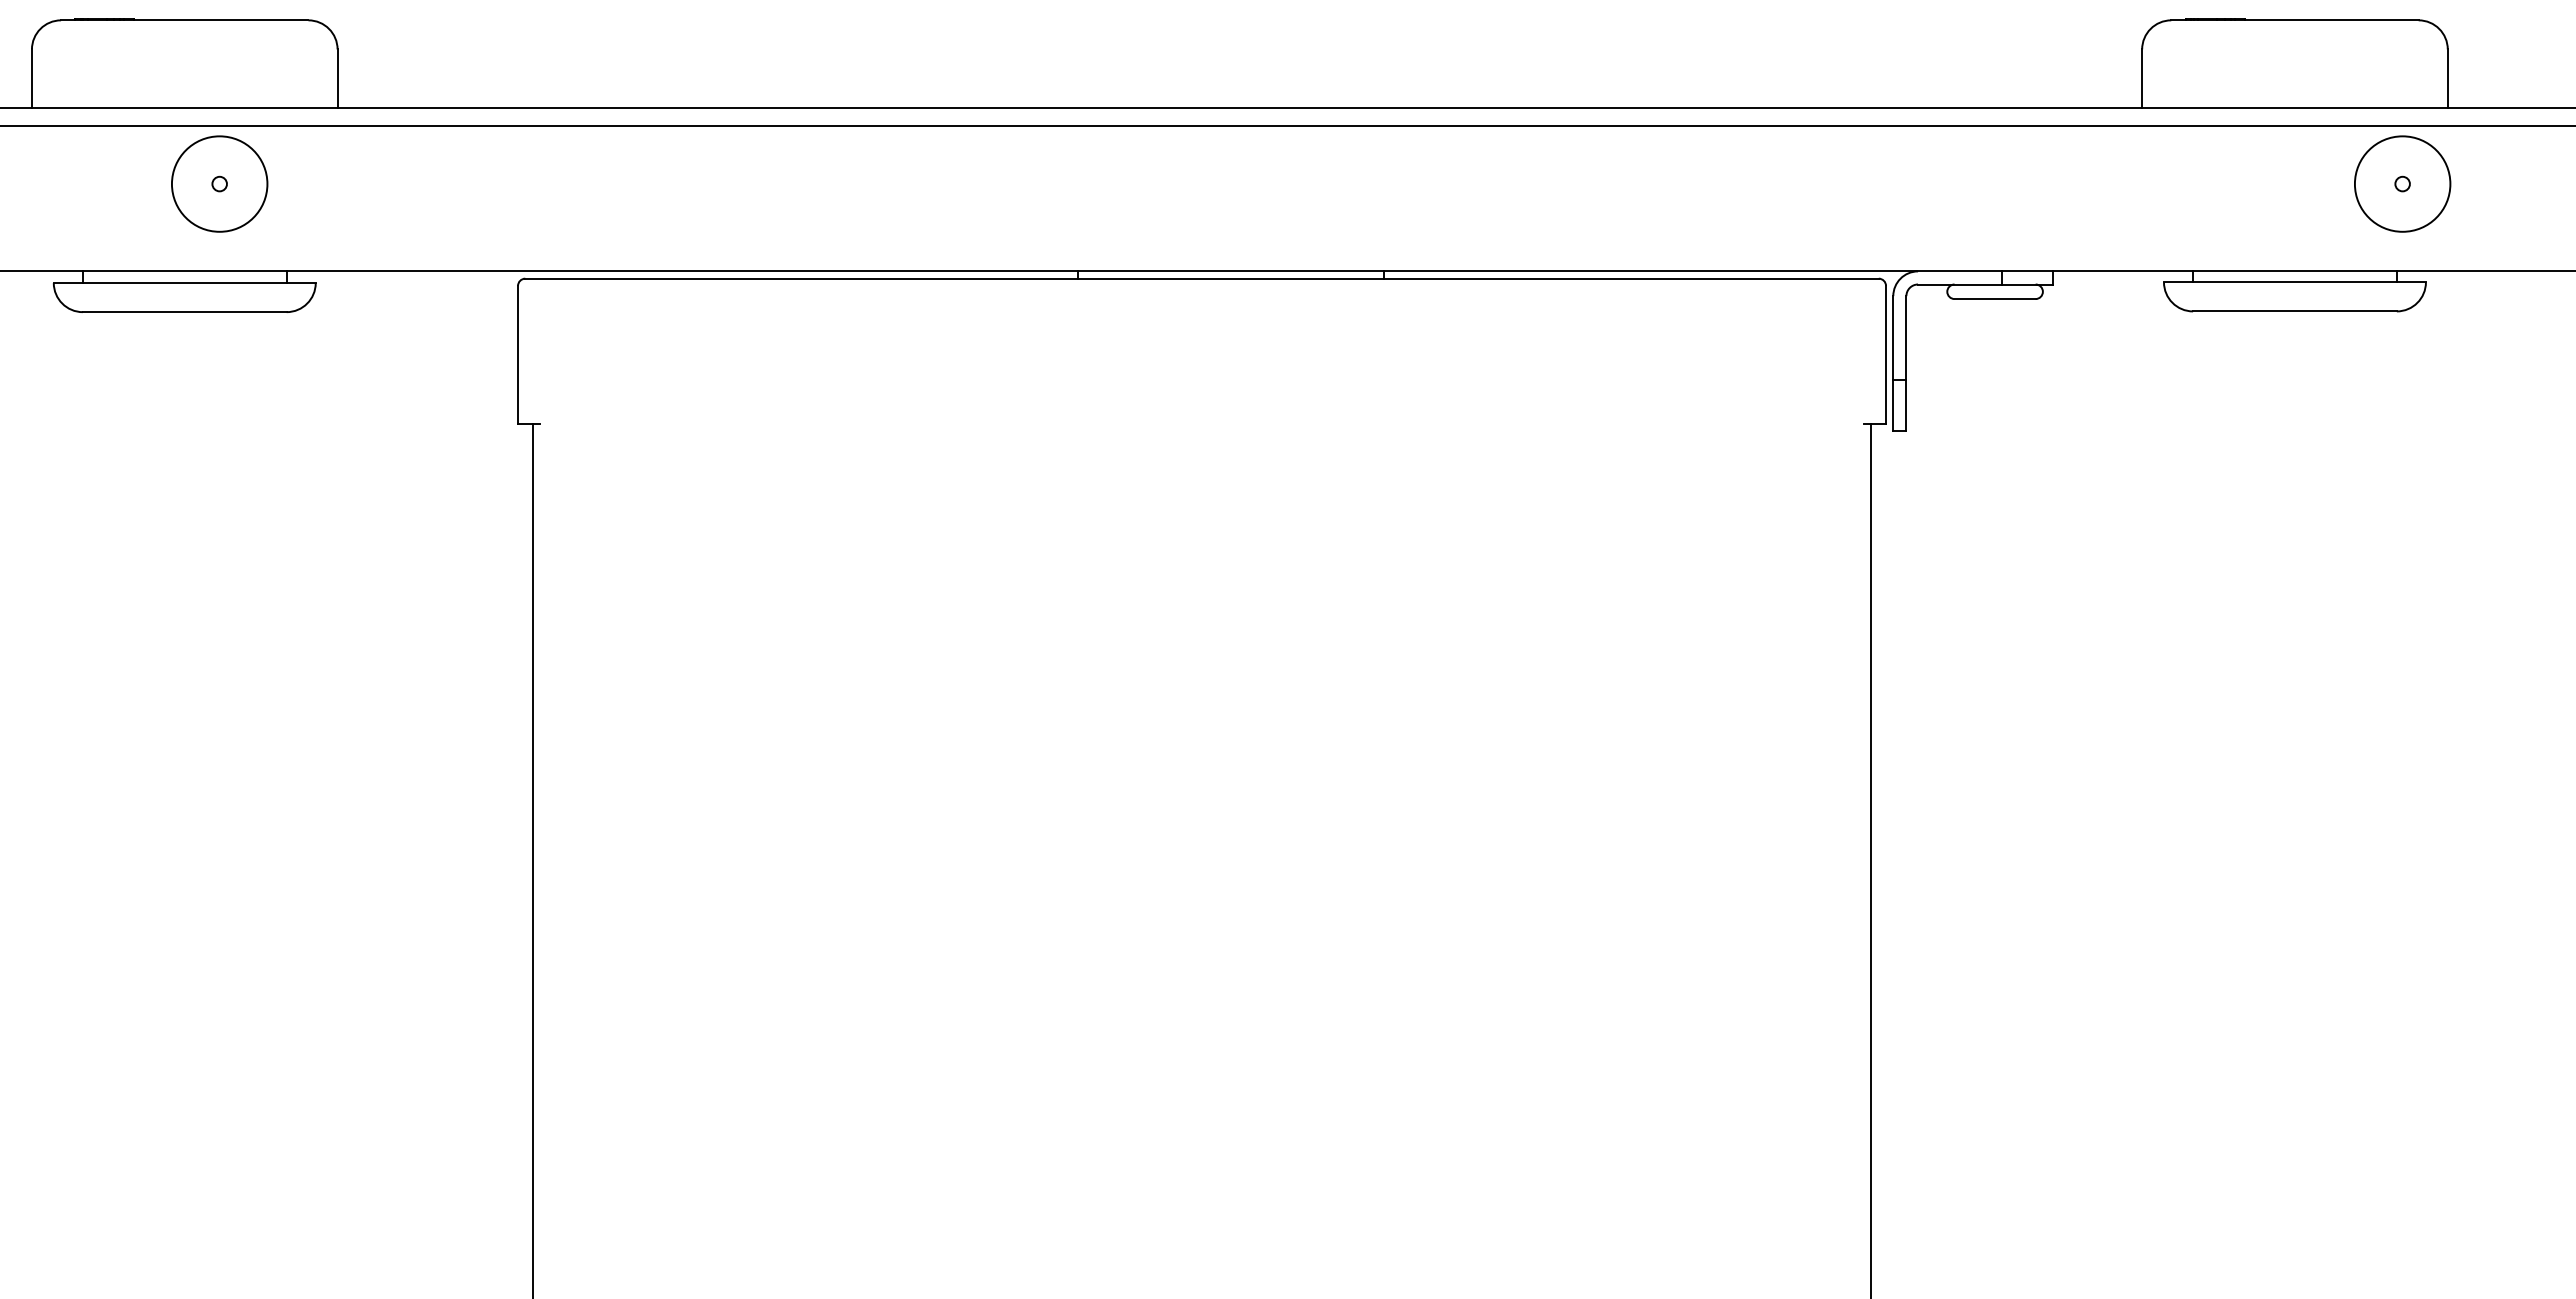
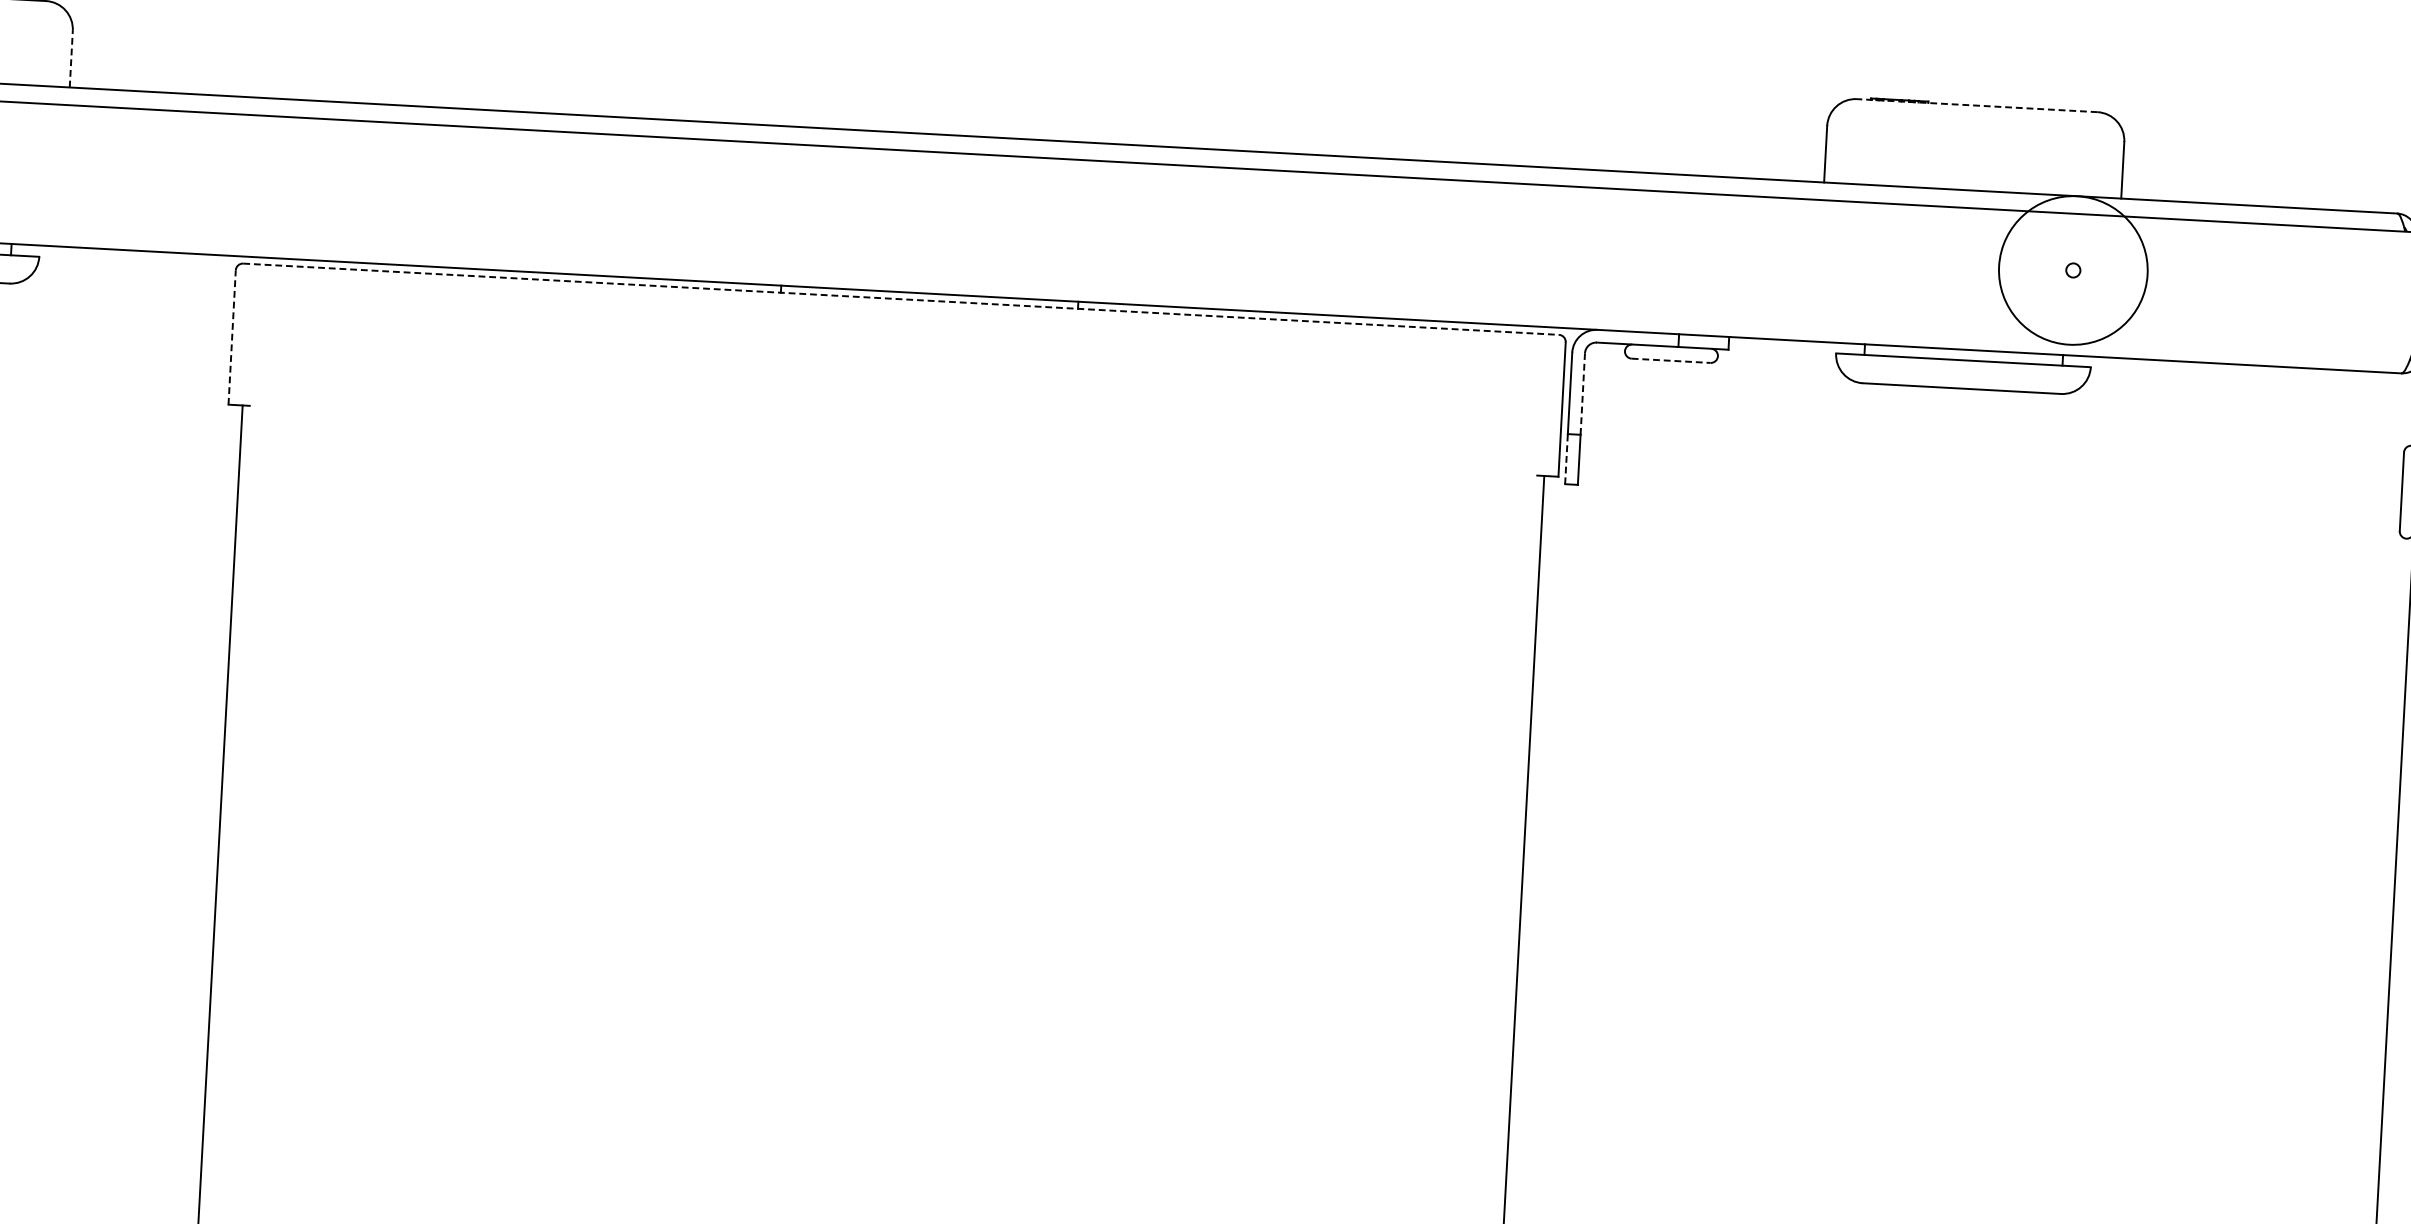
line: (2294, 20) -> (1976, 105), solid -> dashed
line: (337, 78) -> (71, 59), solid -> dashed
circle: (2402, 183) -> (2073, 269), size x1.6
line: (1202, 278) -> (901, 299), solid -> dashed
line: (1995, 299) -> (1671, 361), solid -> dashed
line: (1906, 338) -> (1582, 394), solid -> dashed
line: (518, 354) -> (232, 336), solid -> dashed
line: (1893, 405) -> (1566, 458), solid -> dashed

